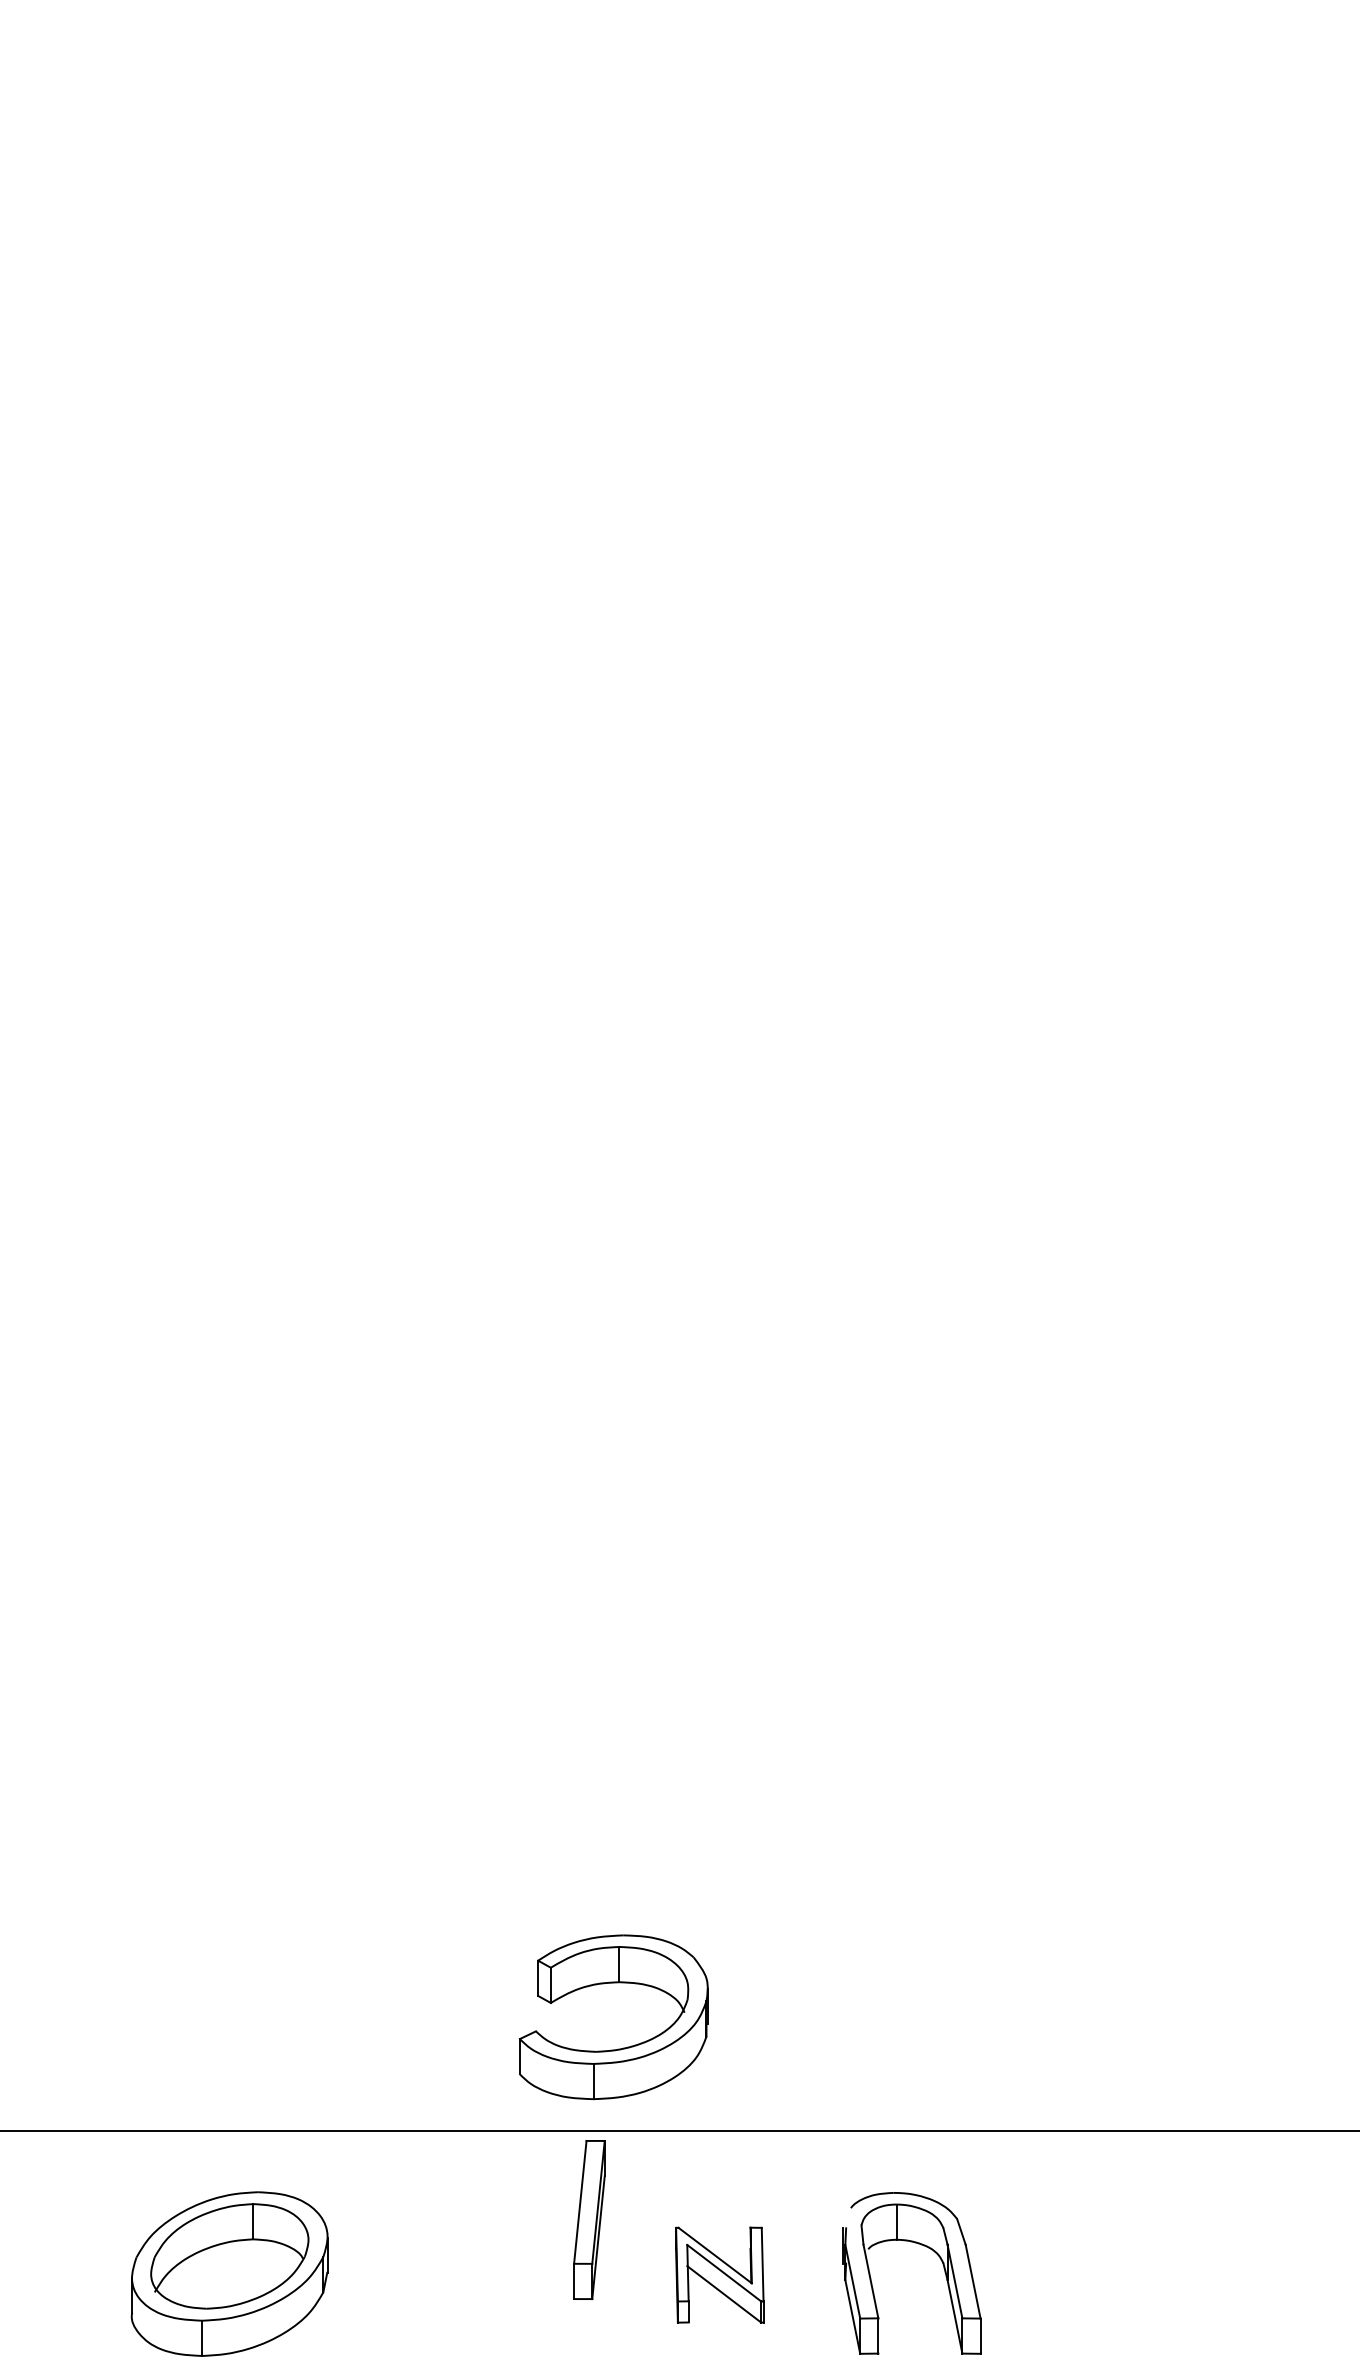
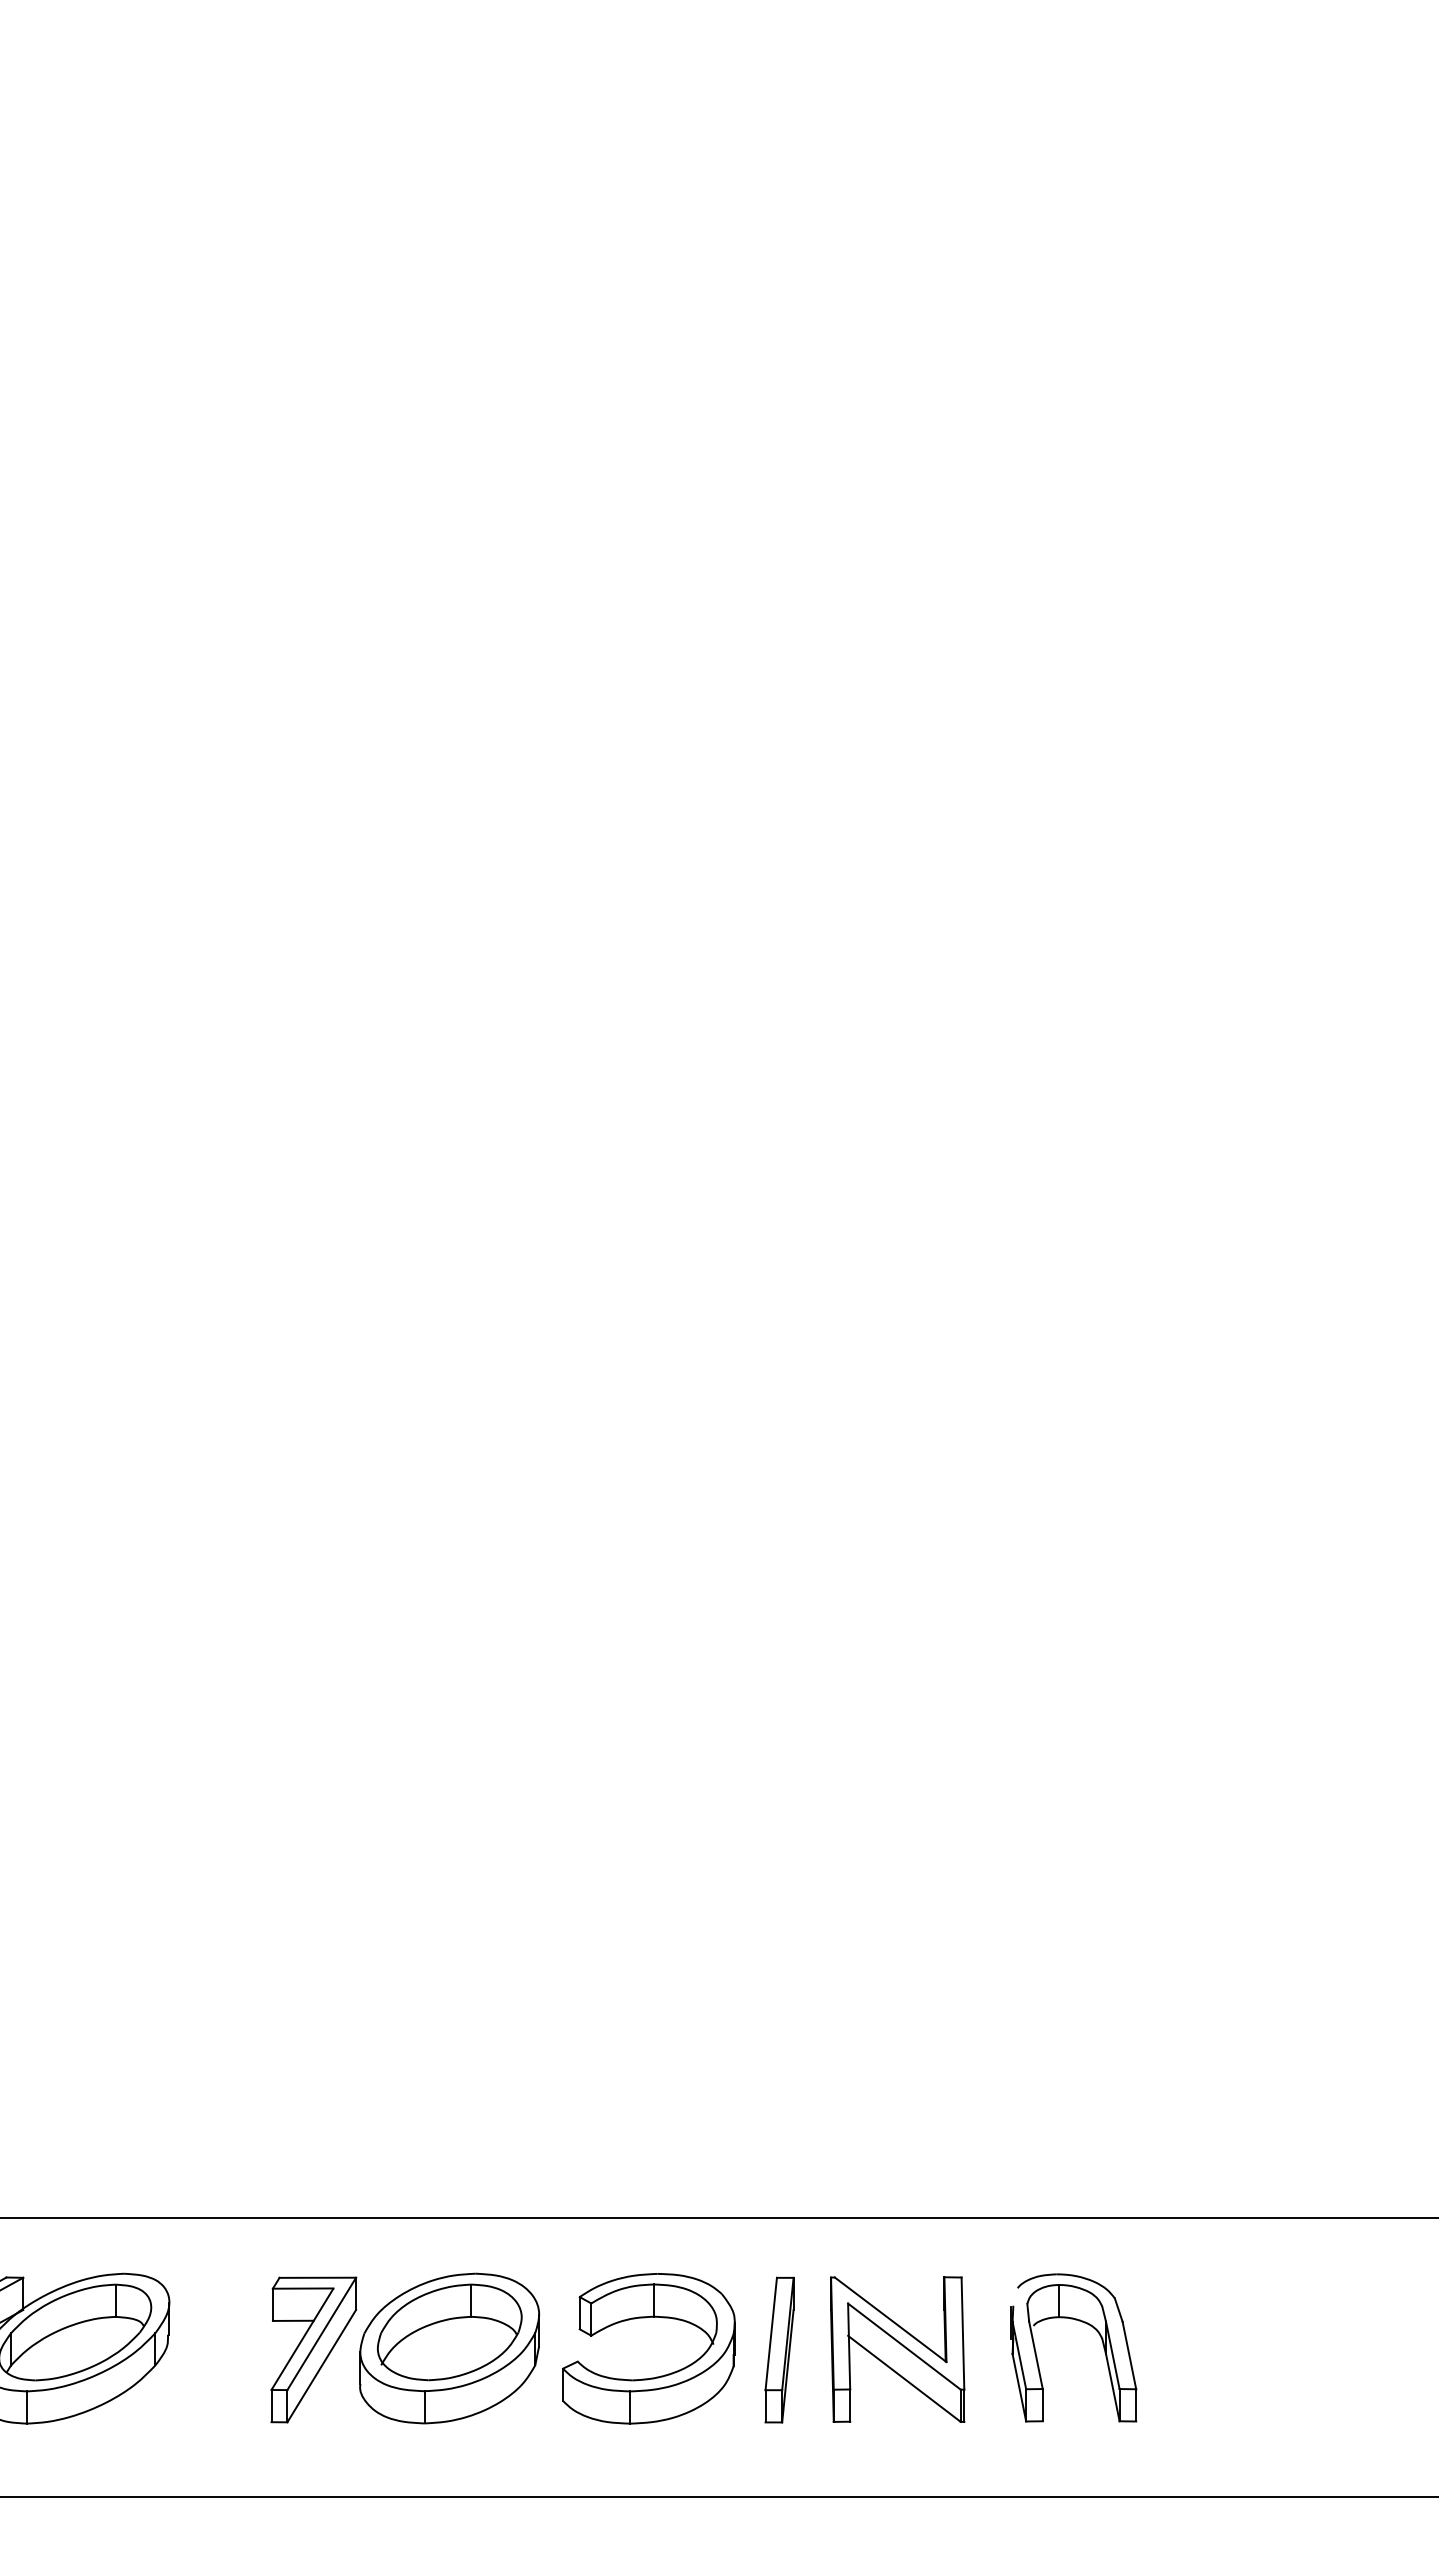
part: (615, 2048) -> (650, 2377), moved
part: (589, 2219) -> (779, 2349), moved
part: (80, 2275) -> (313, 2349), added
part: (719, 2275) -> (897, 2349), size x1.67

